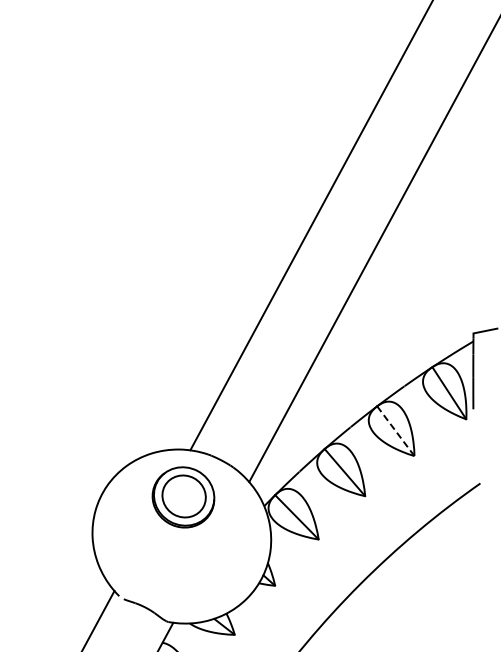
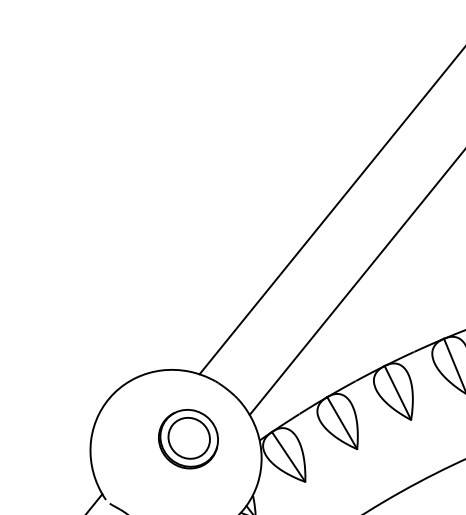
line: (395, 431) -> (397, 393), dashed -> solid
part: (183, 497) -> (188, 439), moved

